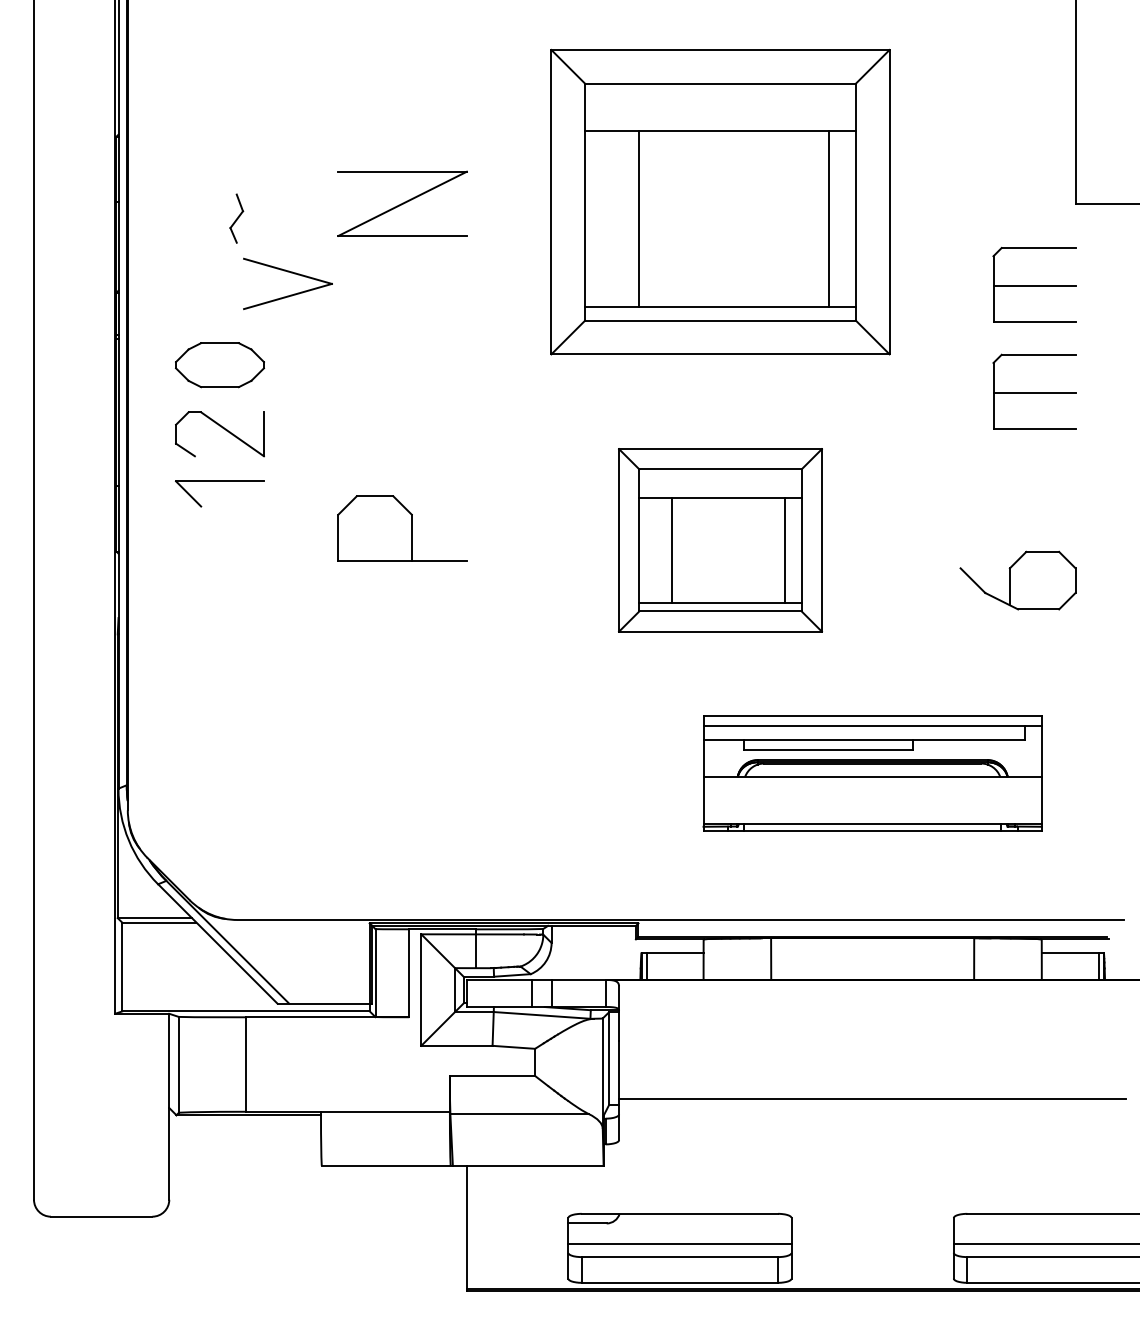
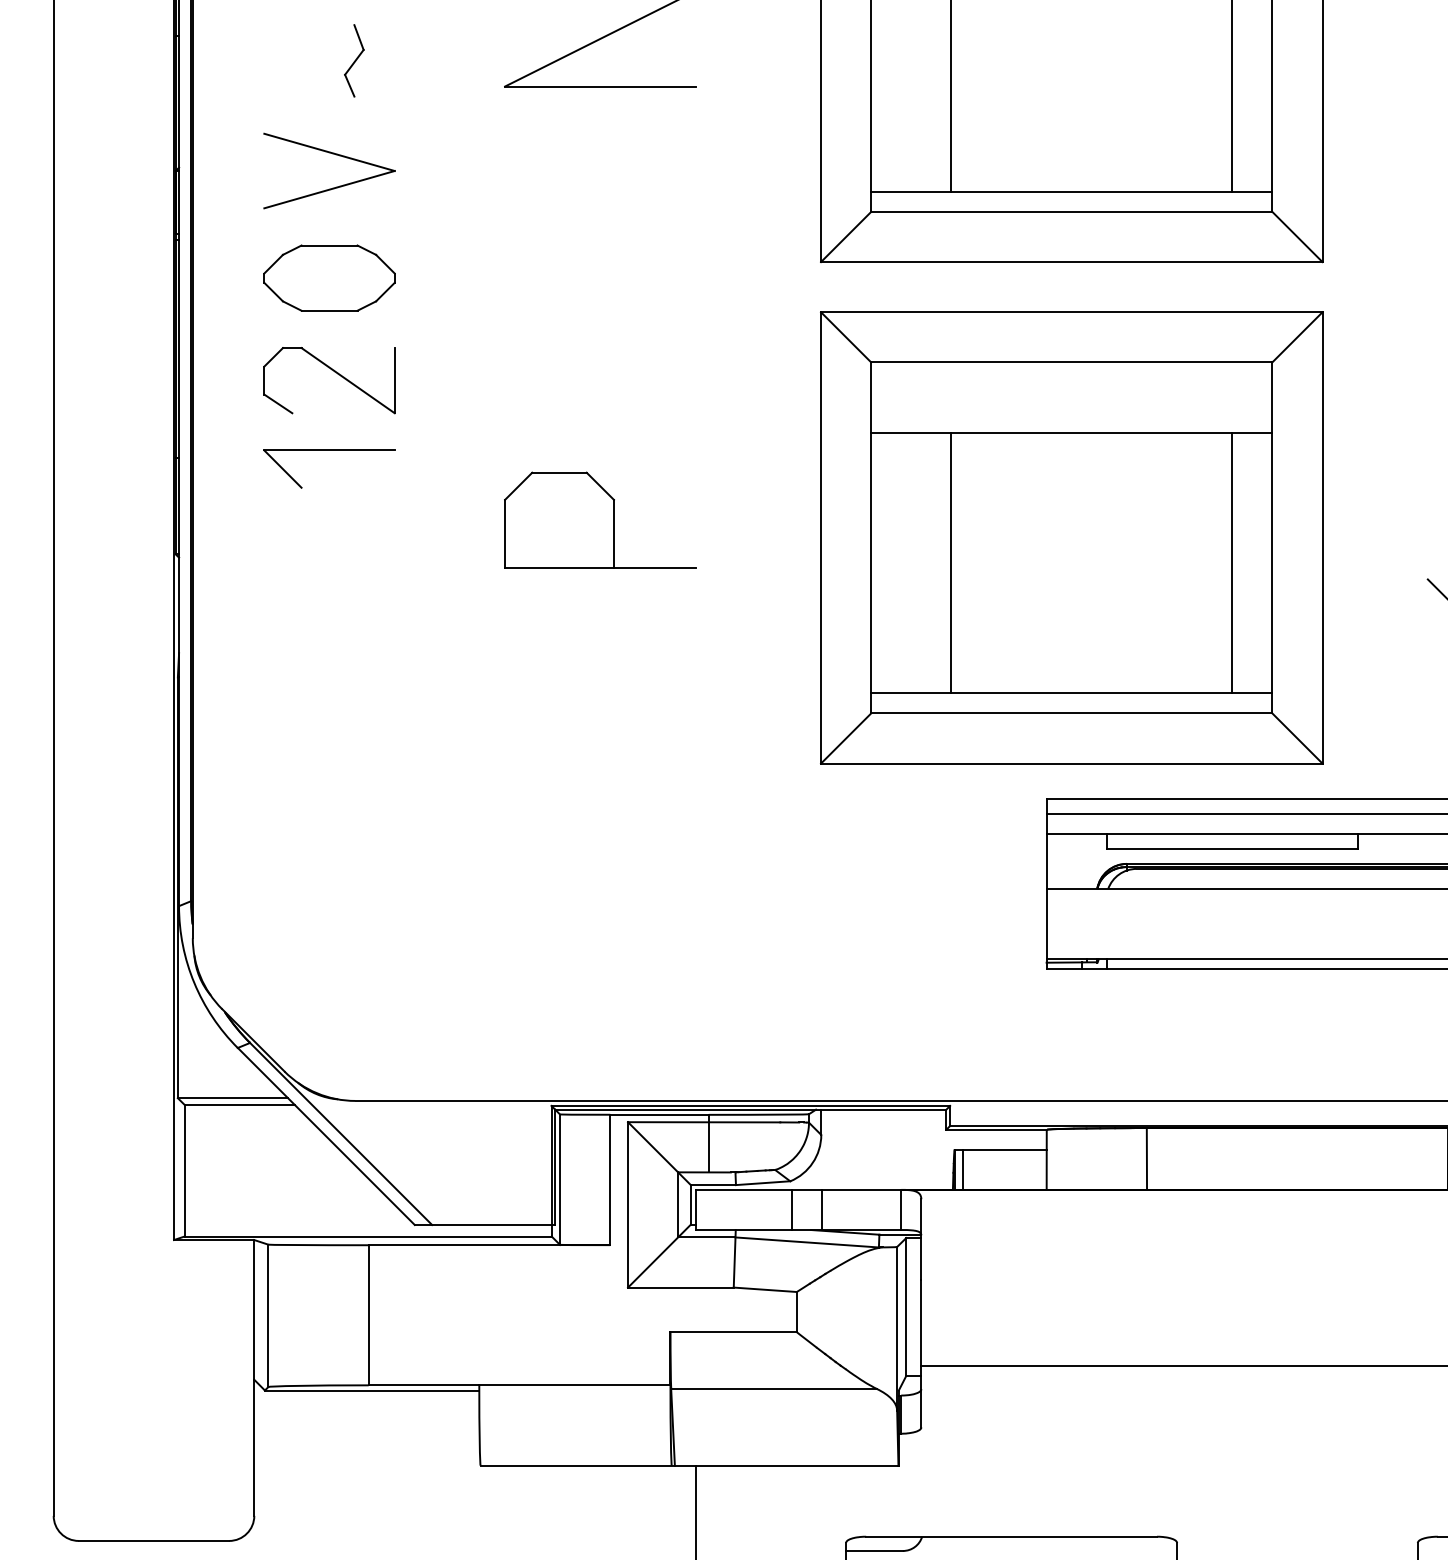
part: (291, 273) -> (334, 155), moved
part: (720, 540) -> (1071, 538), size x1.67

